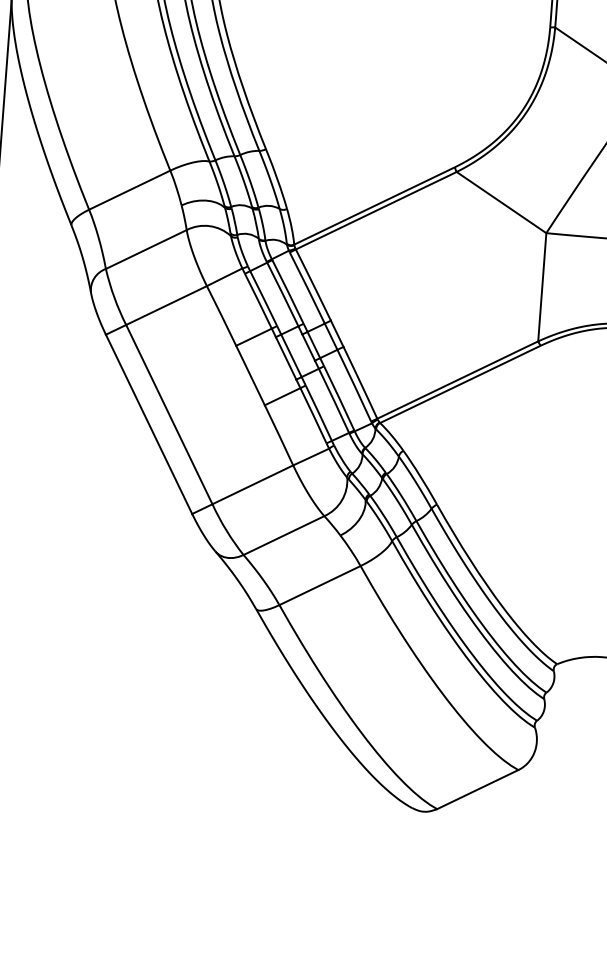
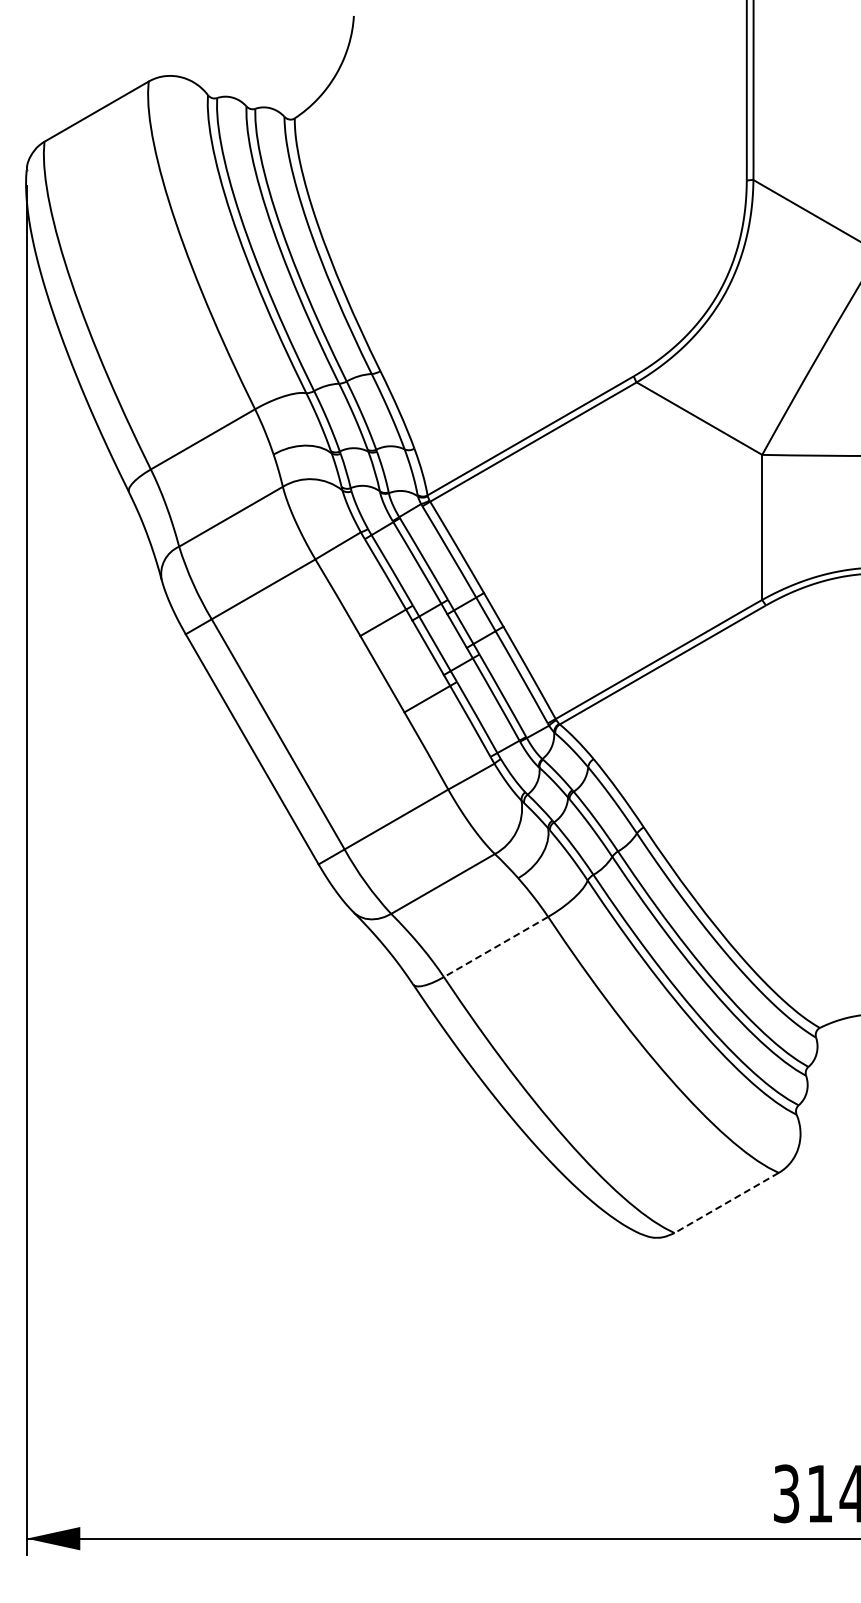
line: (319, 585) -> (495, 947), solid -> dashed
line: (477, 789) -> (726, 1203), solid -> dashed

